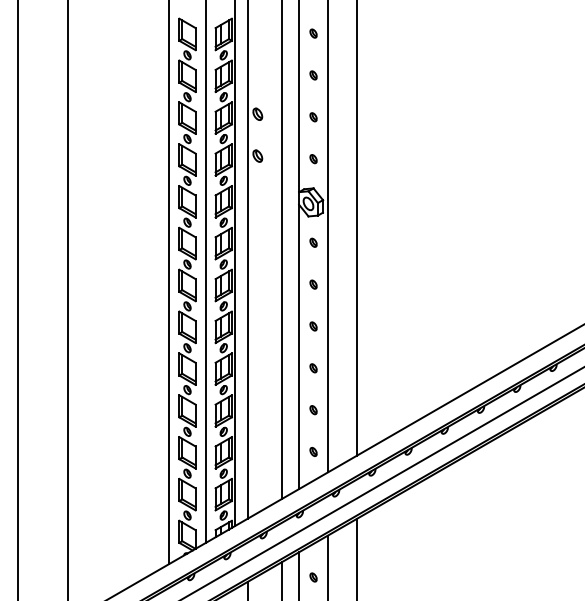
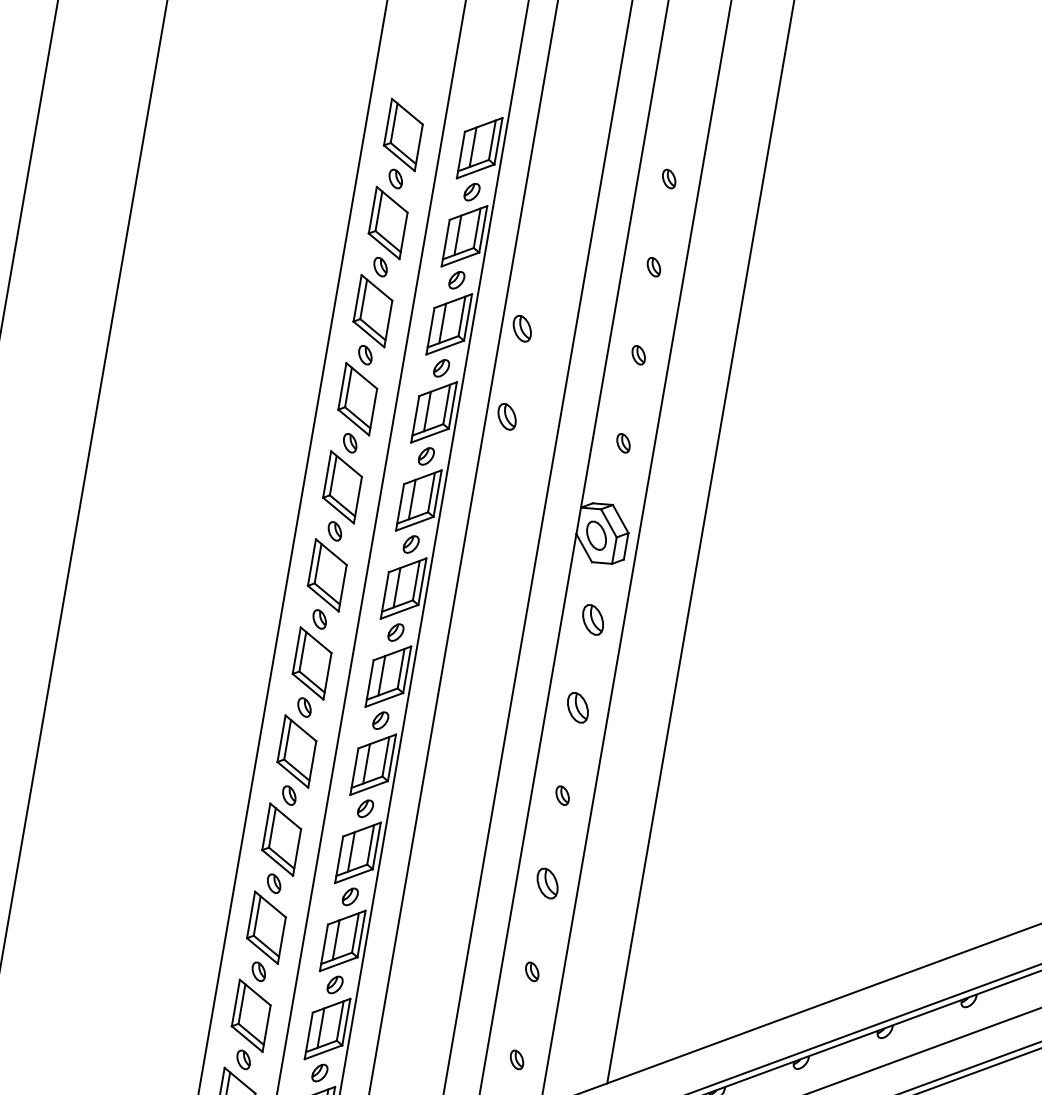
part: (313, 242) -> (593, 618), size x1.6
part: (313, 284) -> (577, 707), size x1.6
part: (313, 368) -> (547, 884), size x1.6

